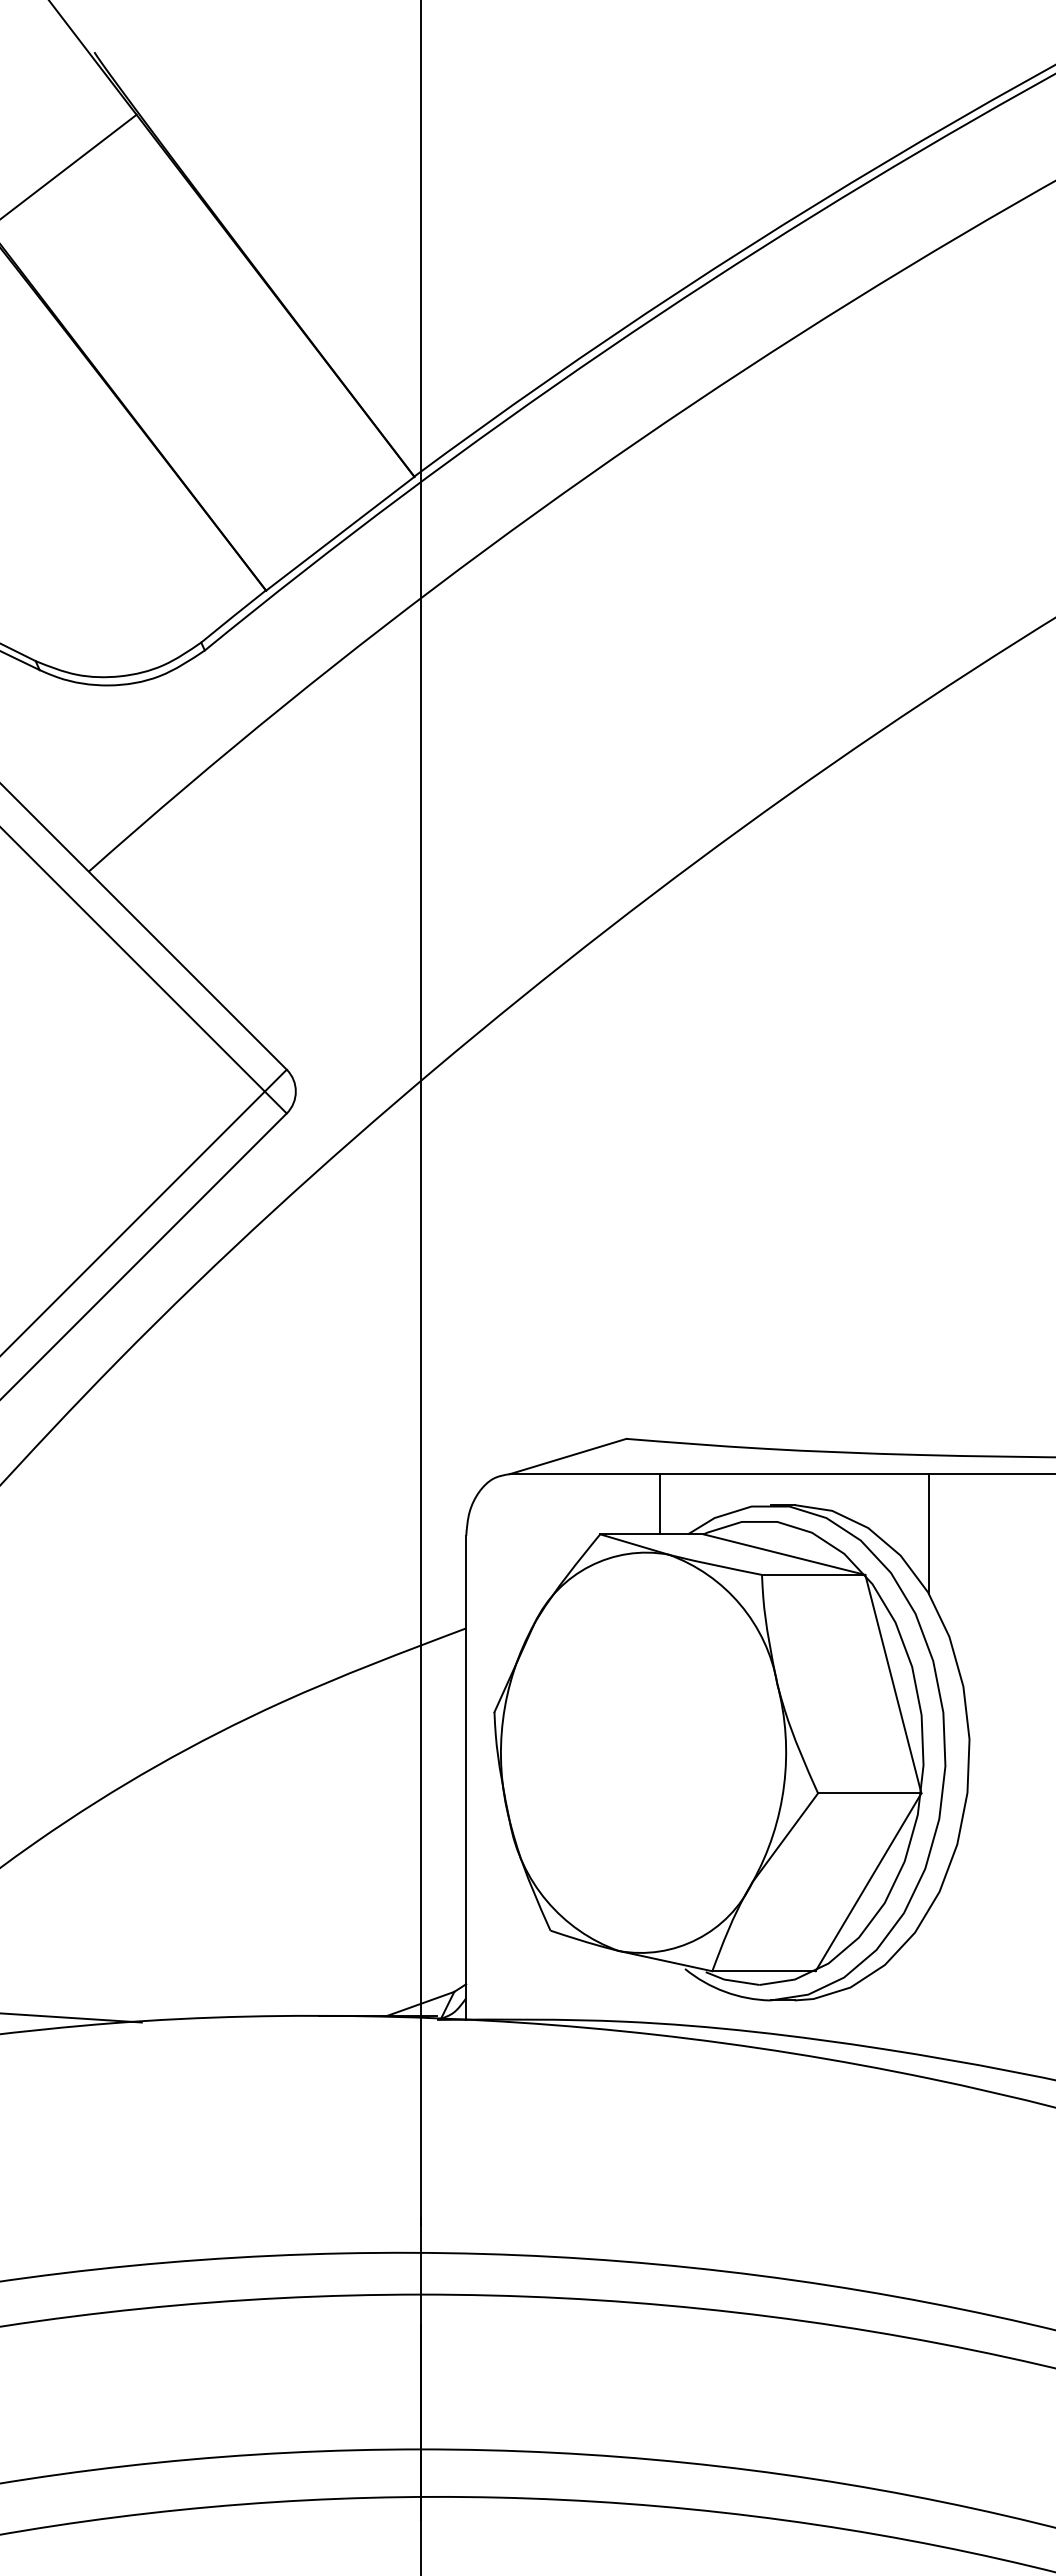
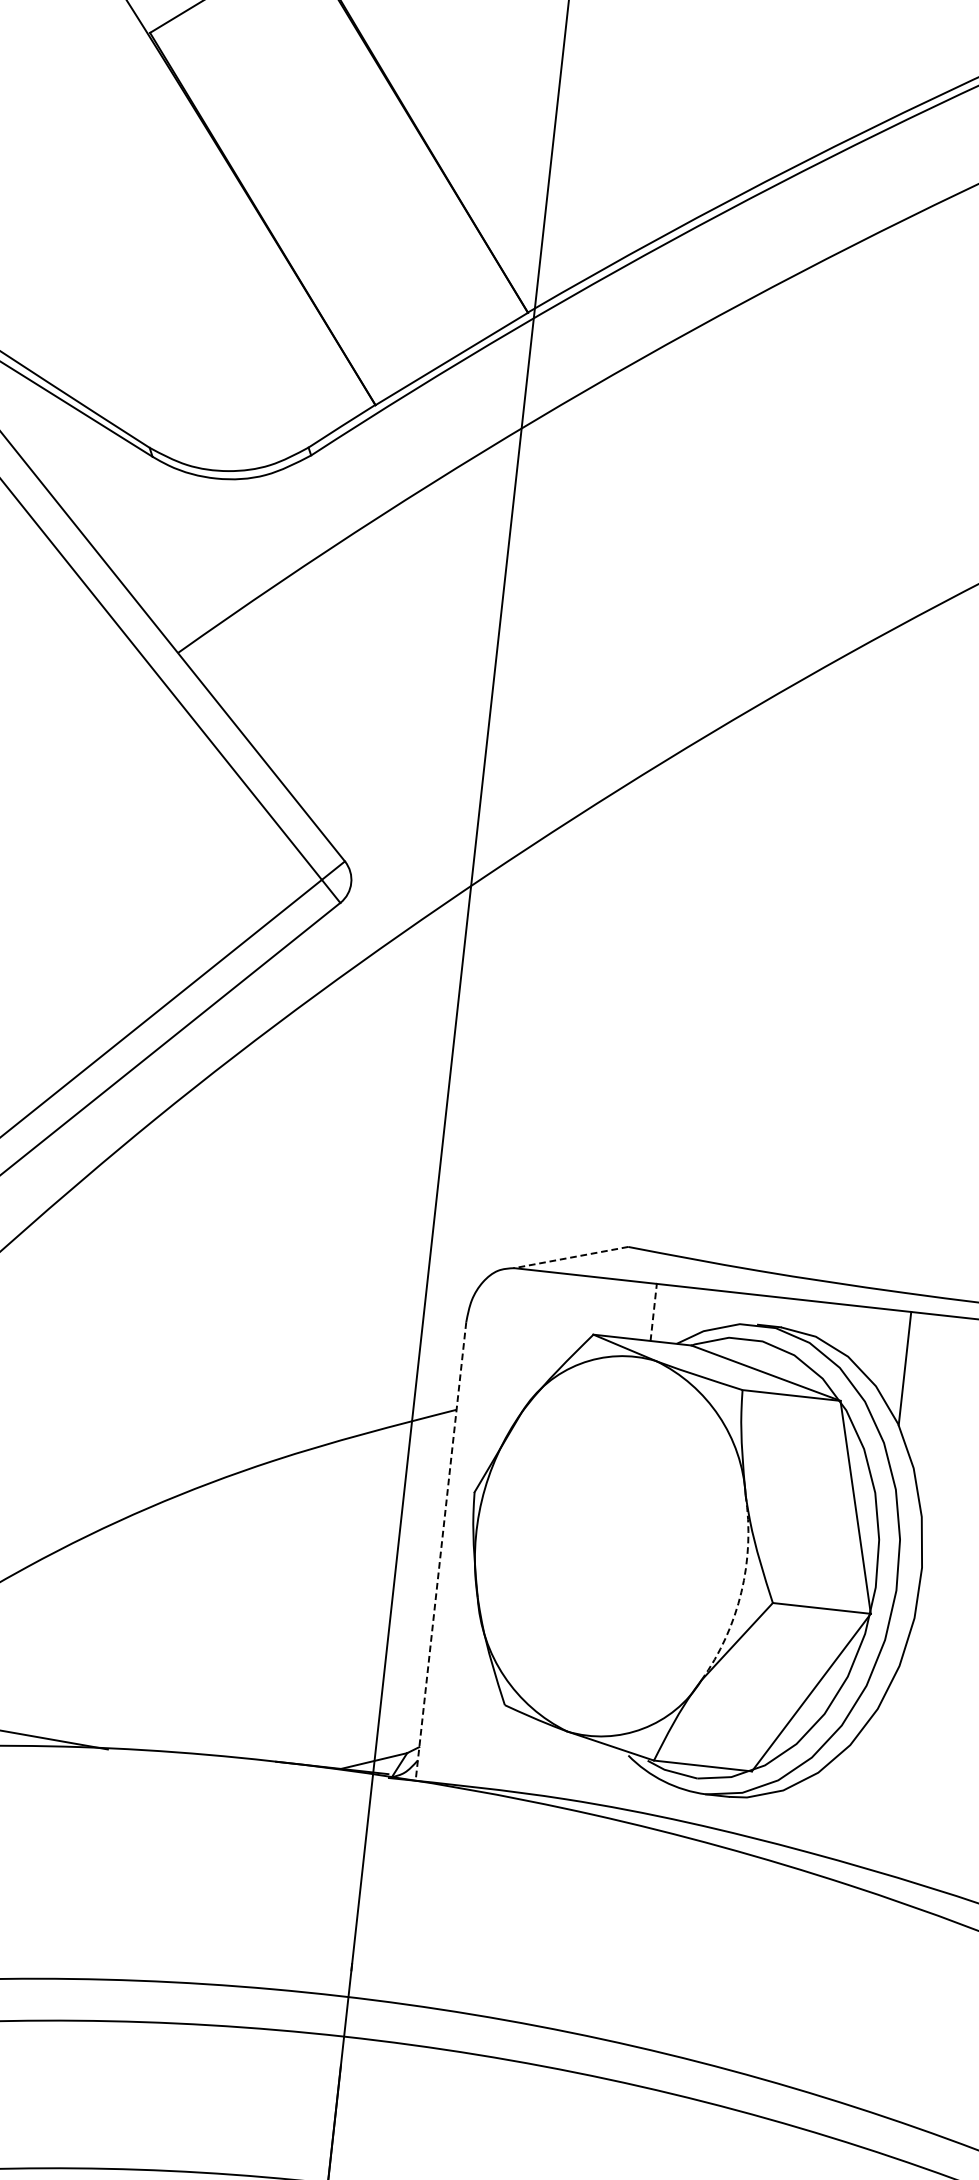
line: (568, 1456) -> (571, 1257), solid -> dashed
line: (660, 1503) -> (653, 1311), solid -> dashed
line: (466, 1778) -> (441, 1552), solid -> dashed
arc: (784, 1785) -> (741, 1592), solid -> dashed

